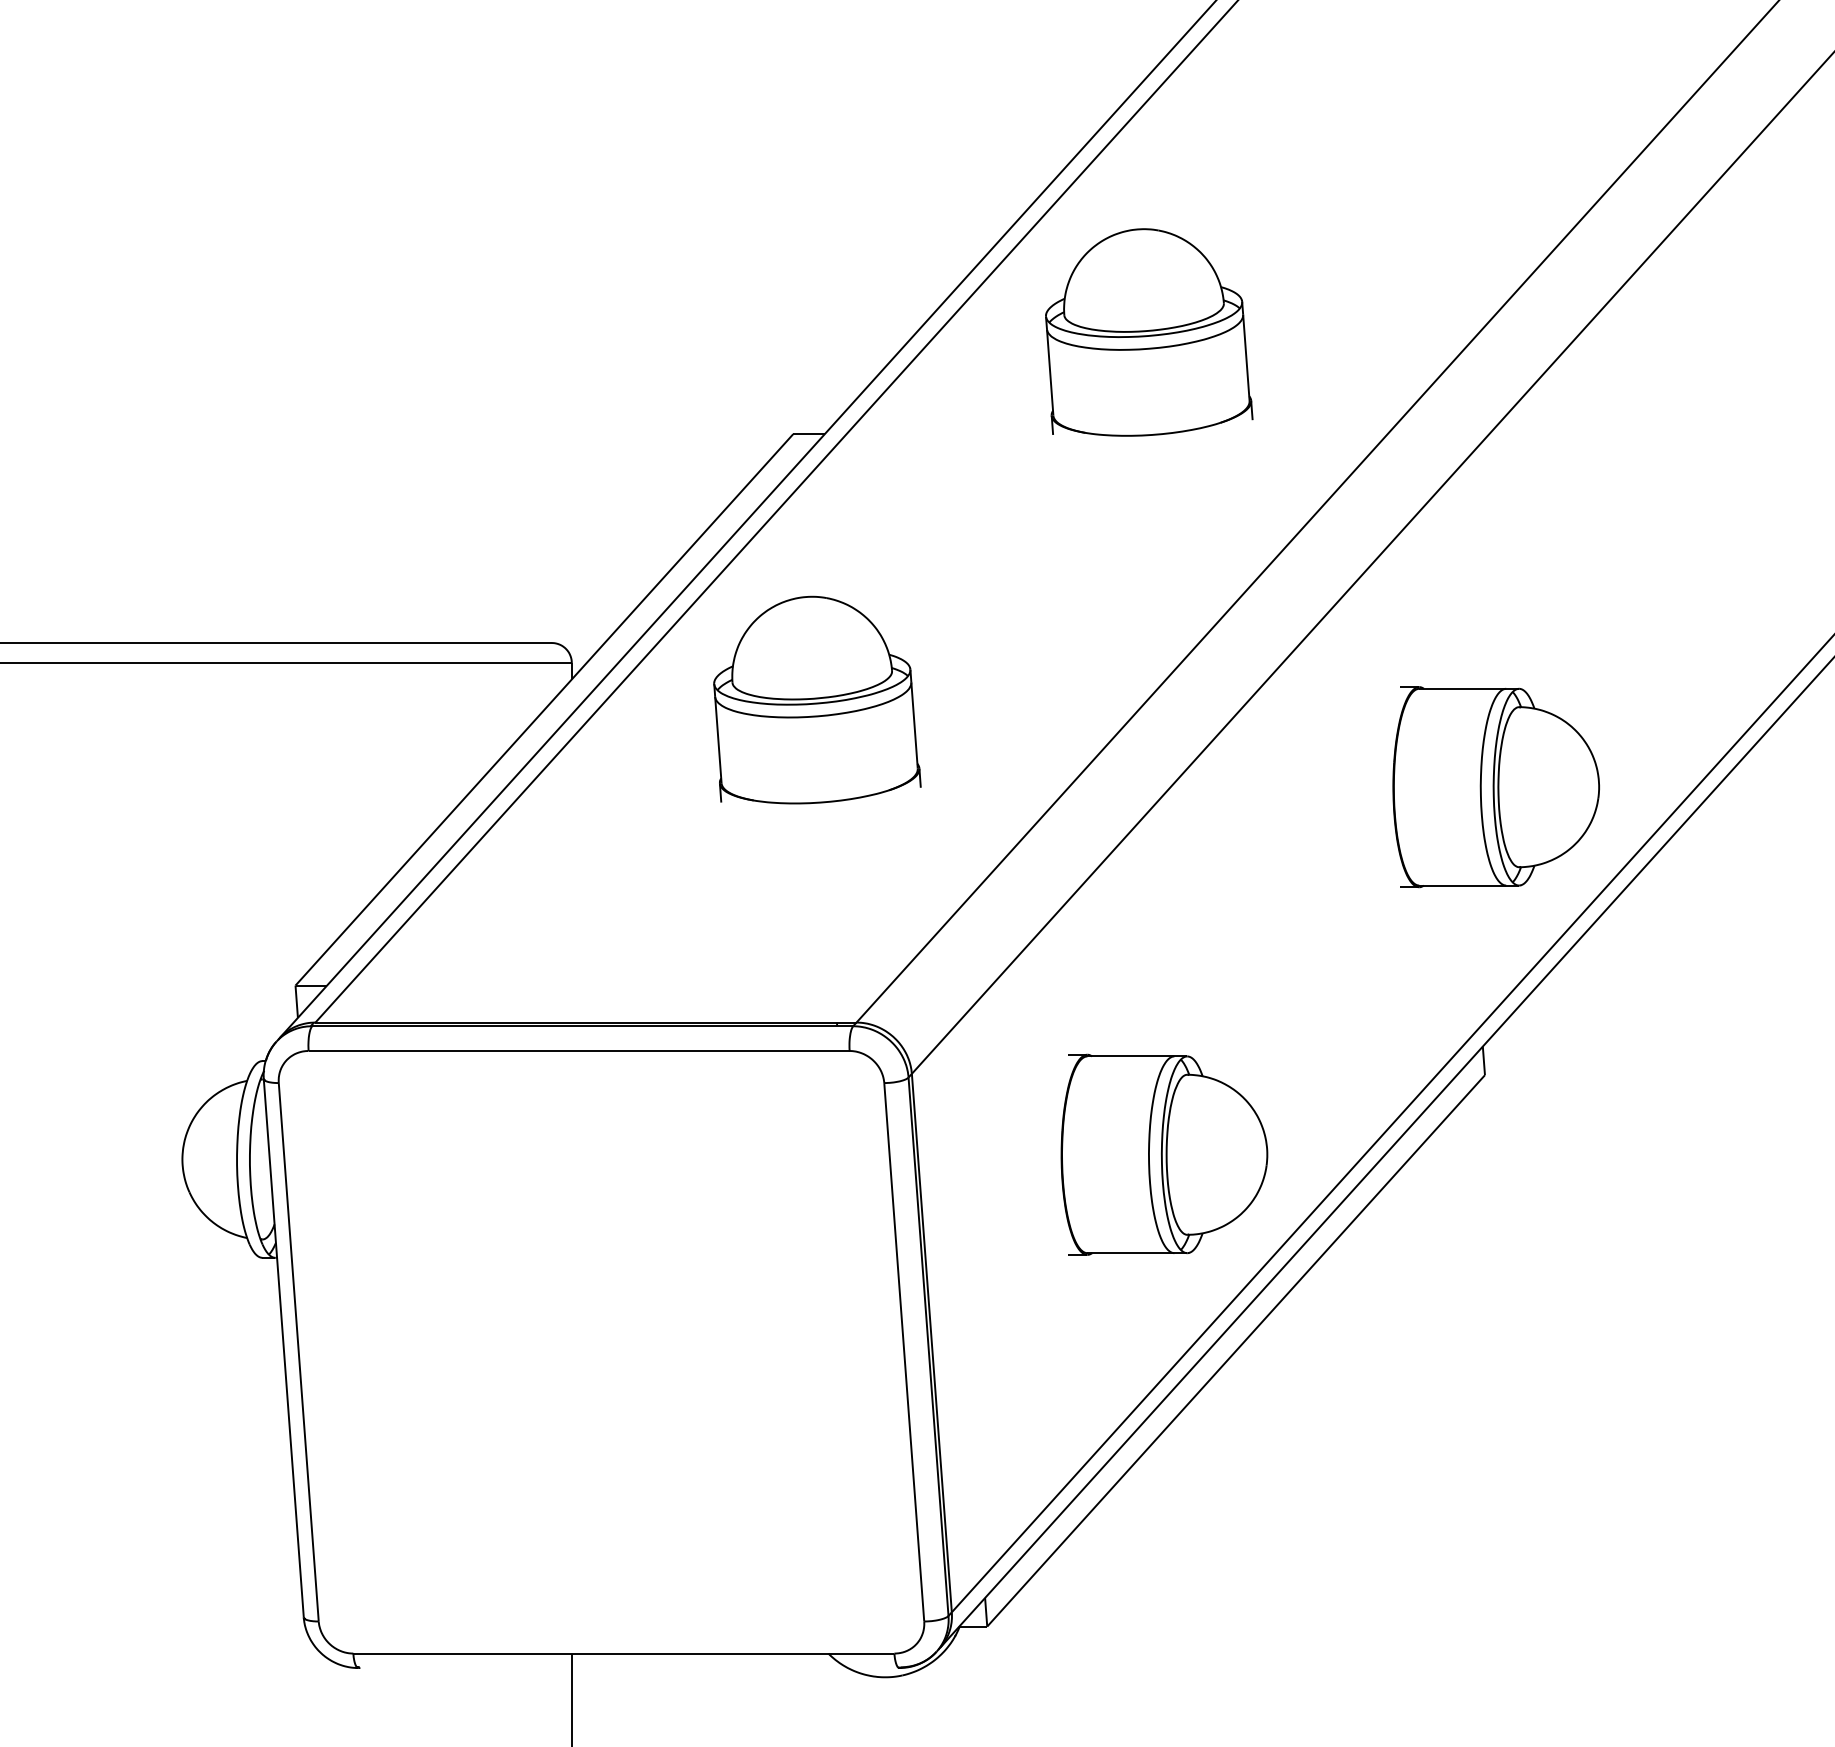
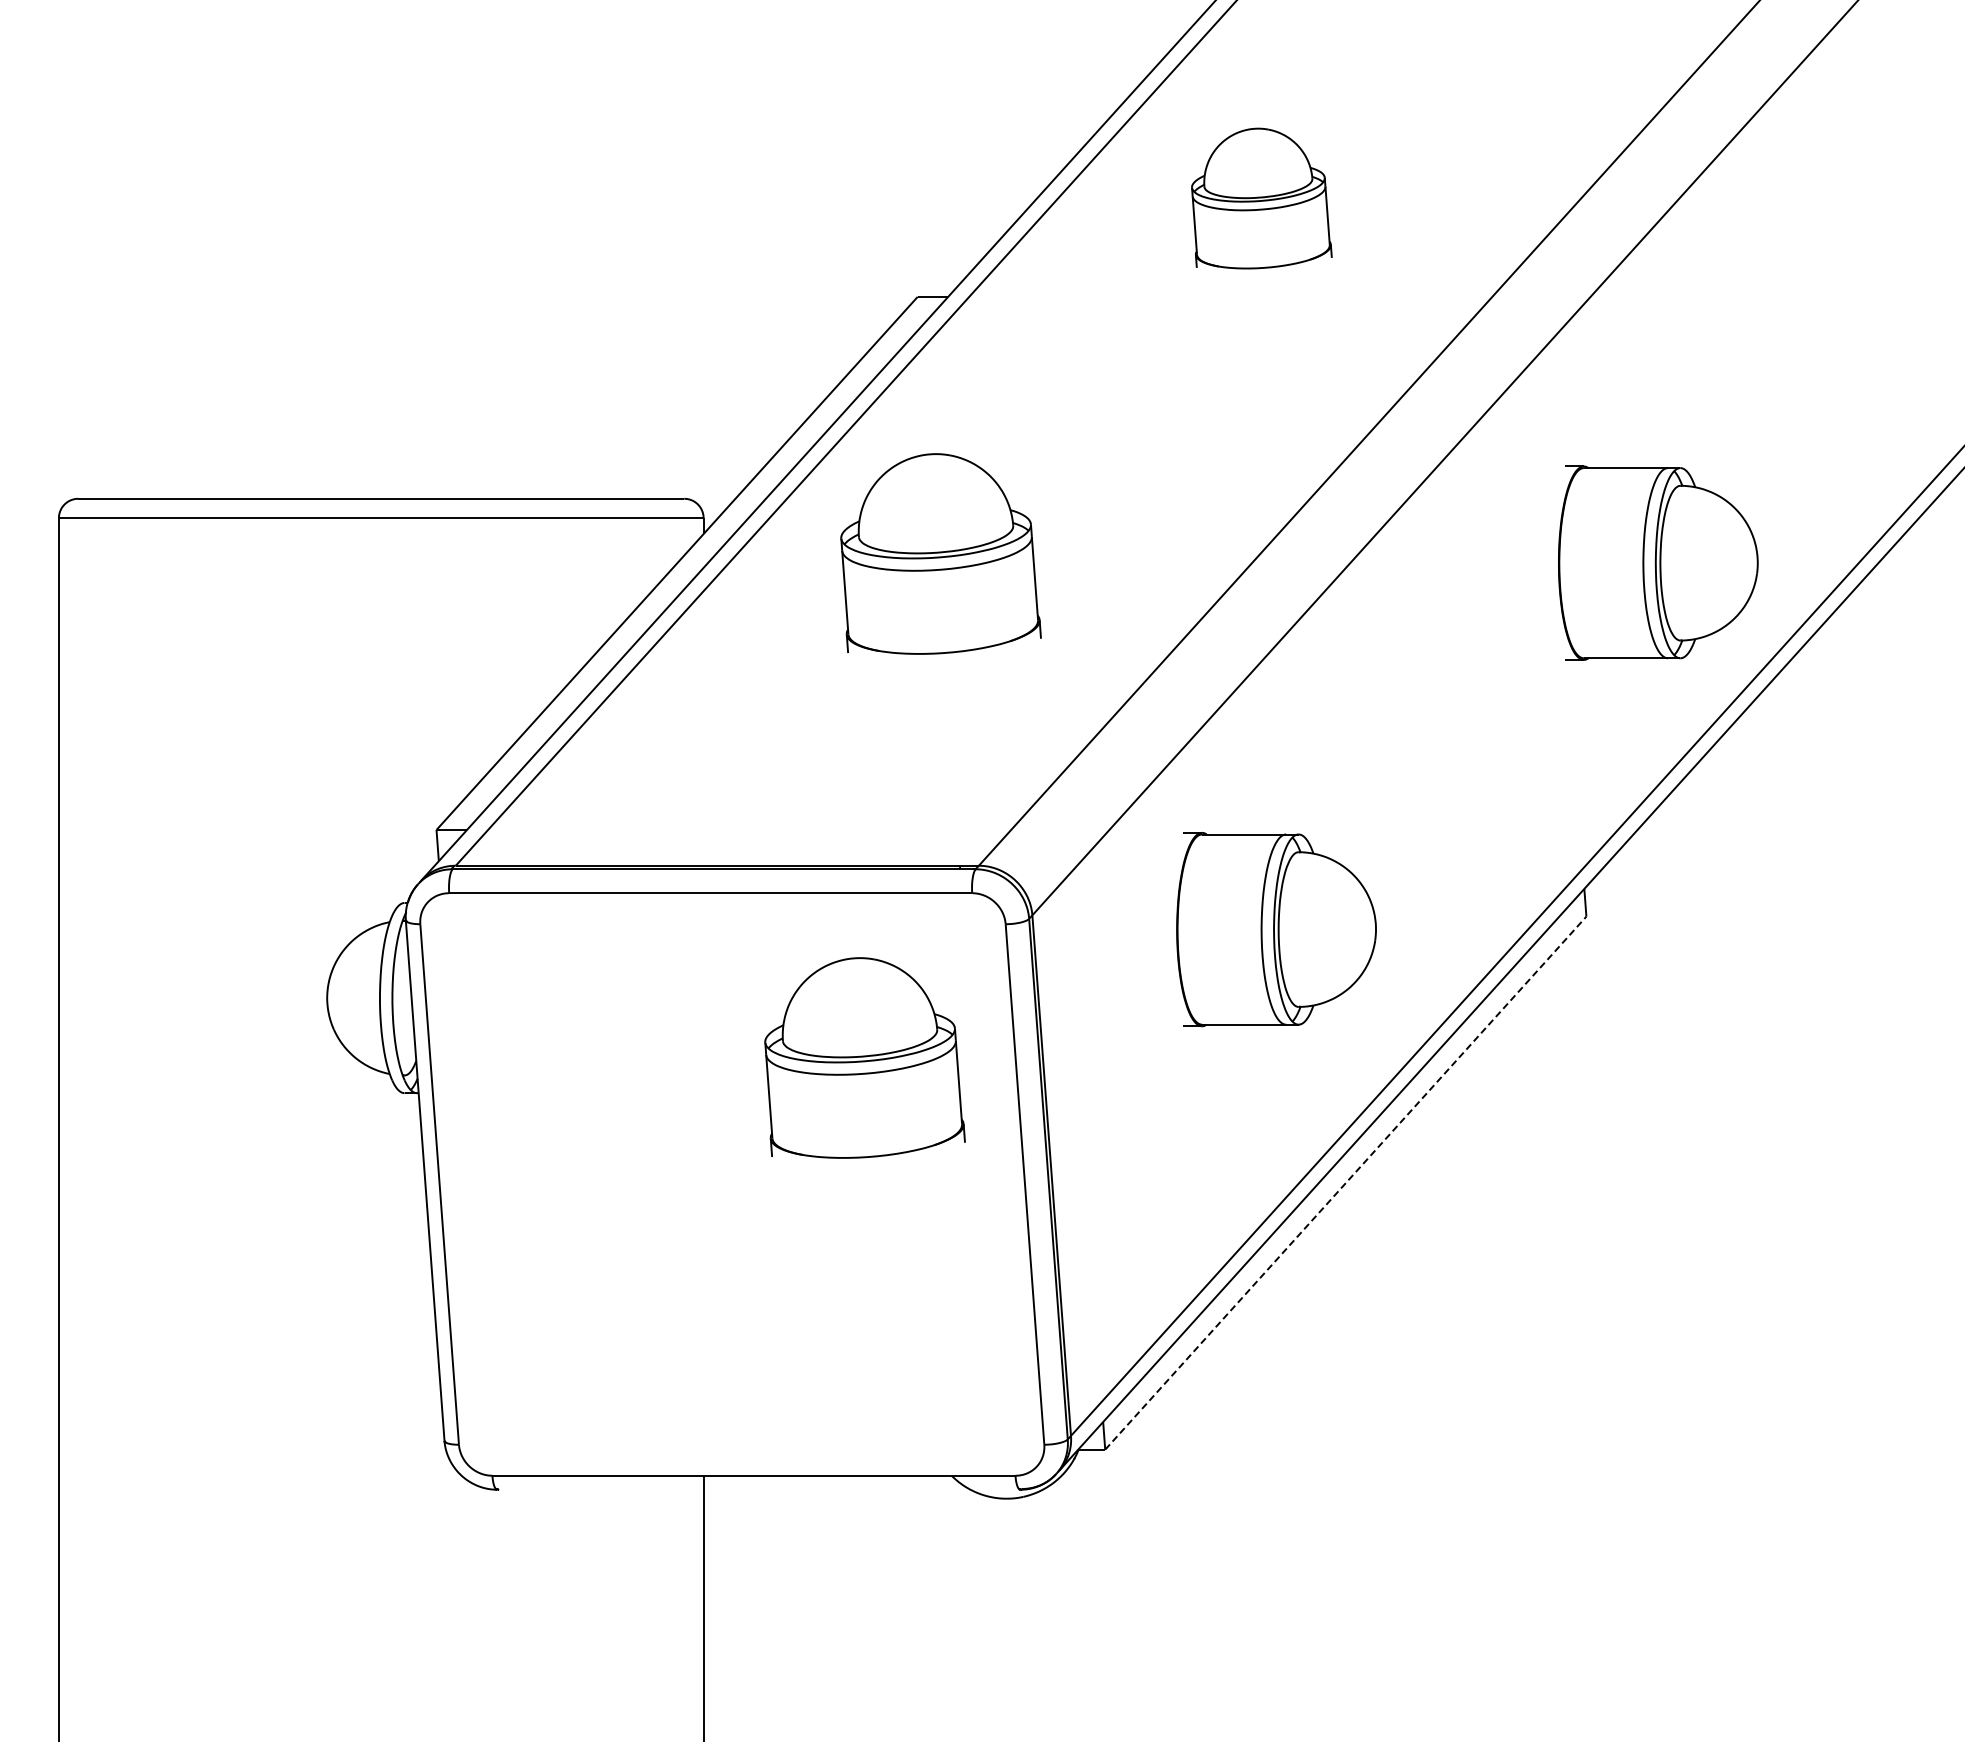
part: (1148, 332) -> (1261, 198), size x0.7
part: (1496, 786) -> (1658, 562), moved
part: (1164, 1154) -> (1276, 929), moved
part: (738, 1220) -> (864, 1057), added
line: (1236, 1350) -> (1346, 1182), solid -> dashed

